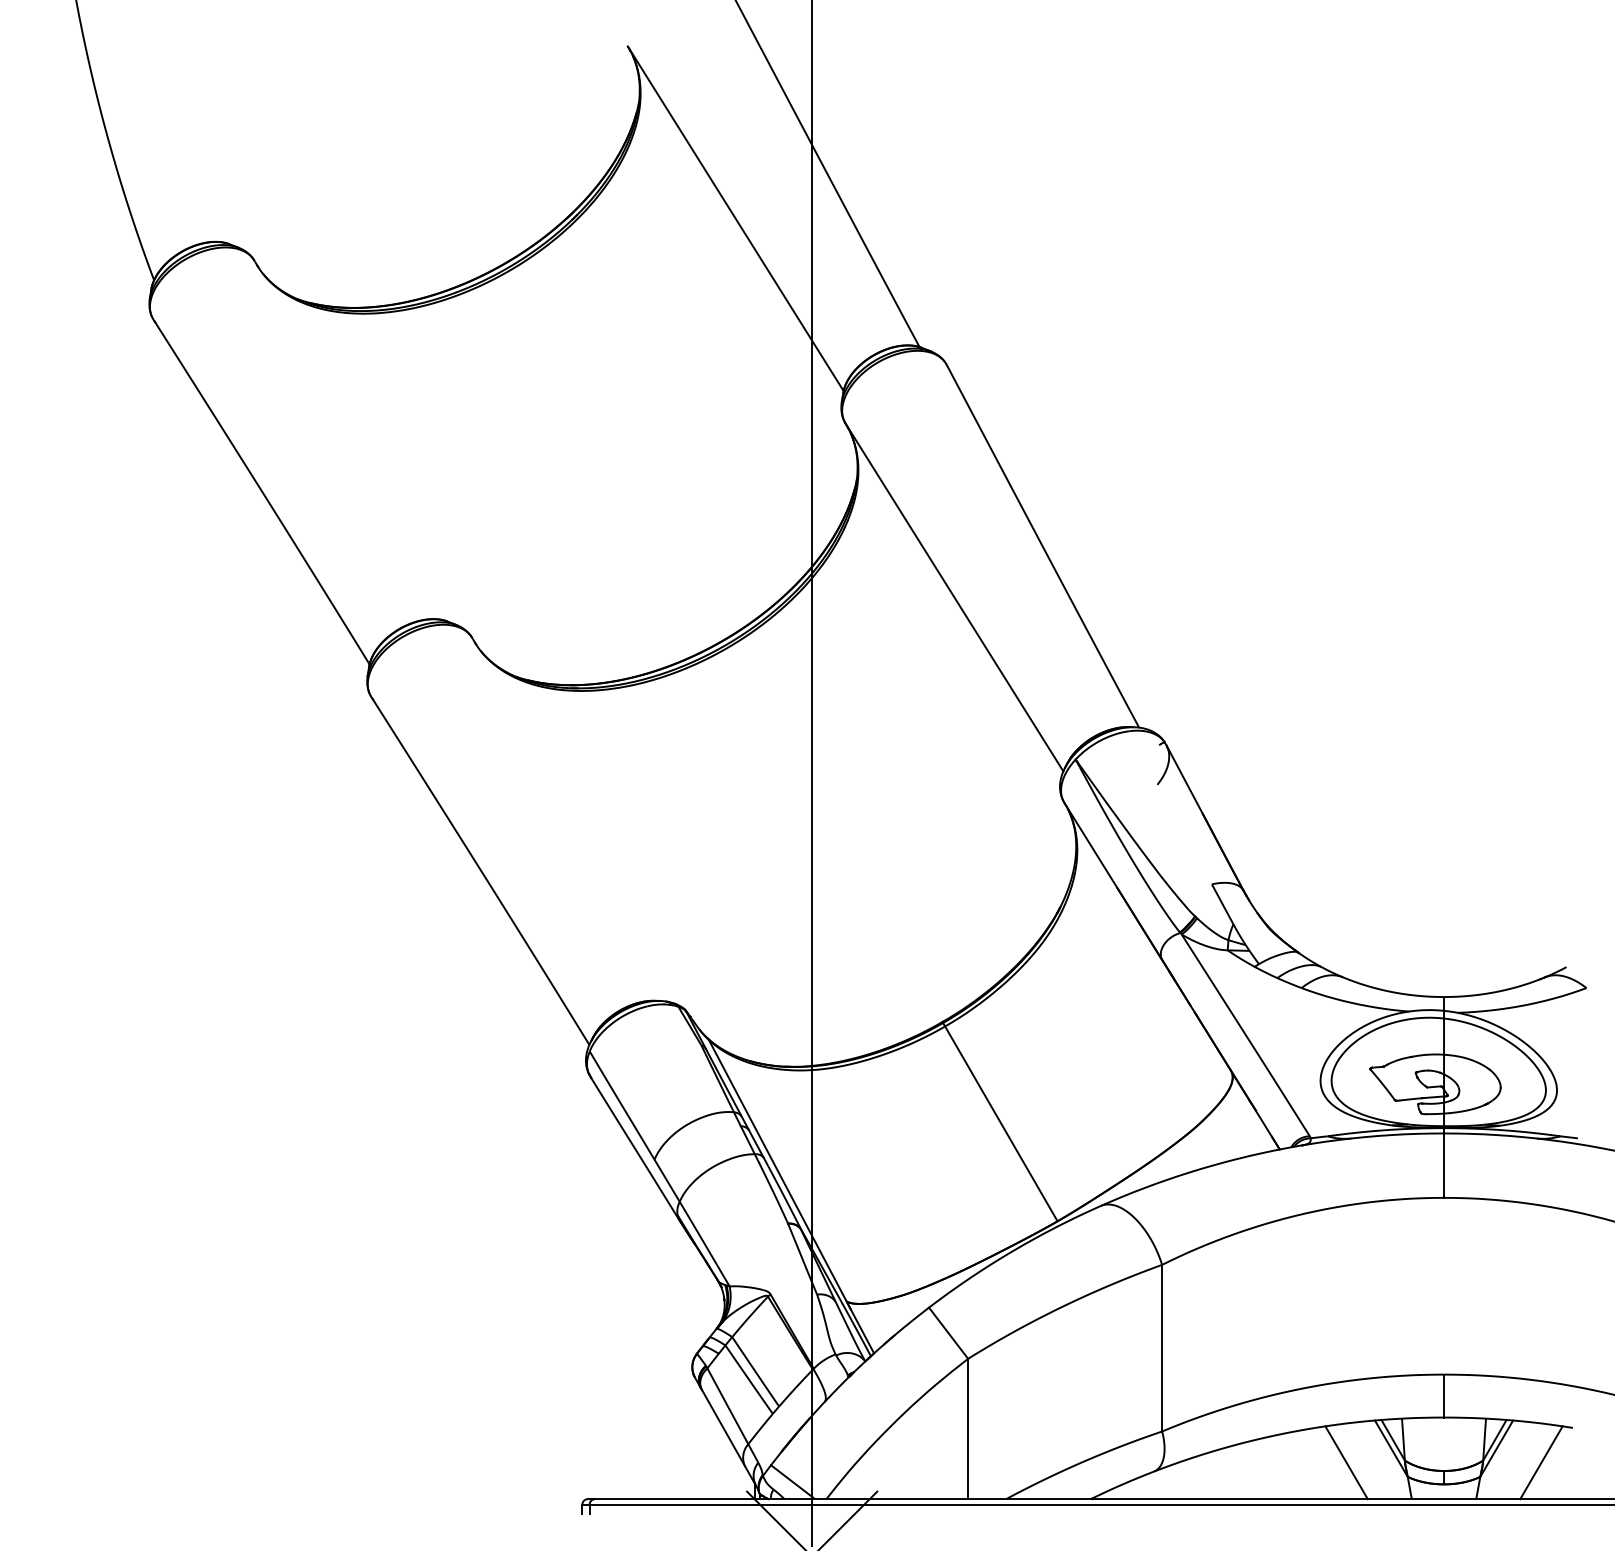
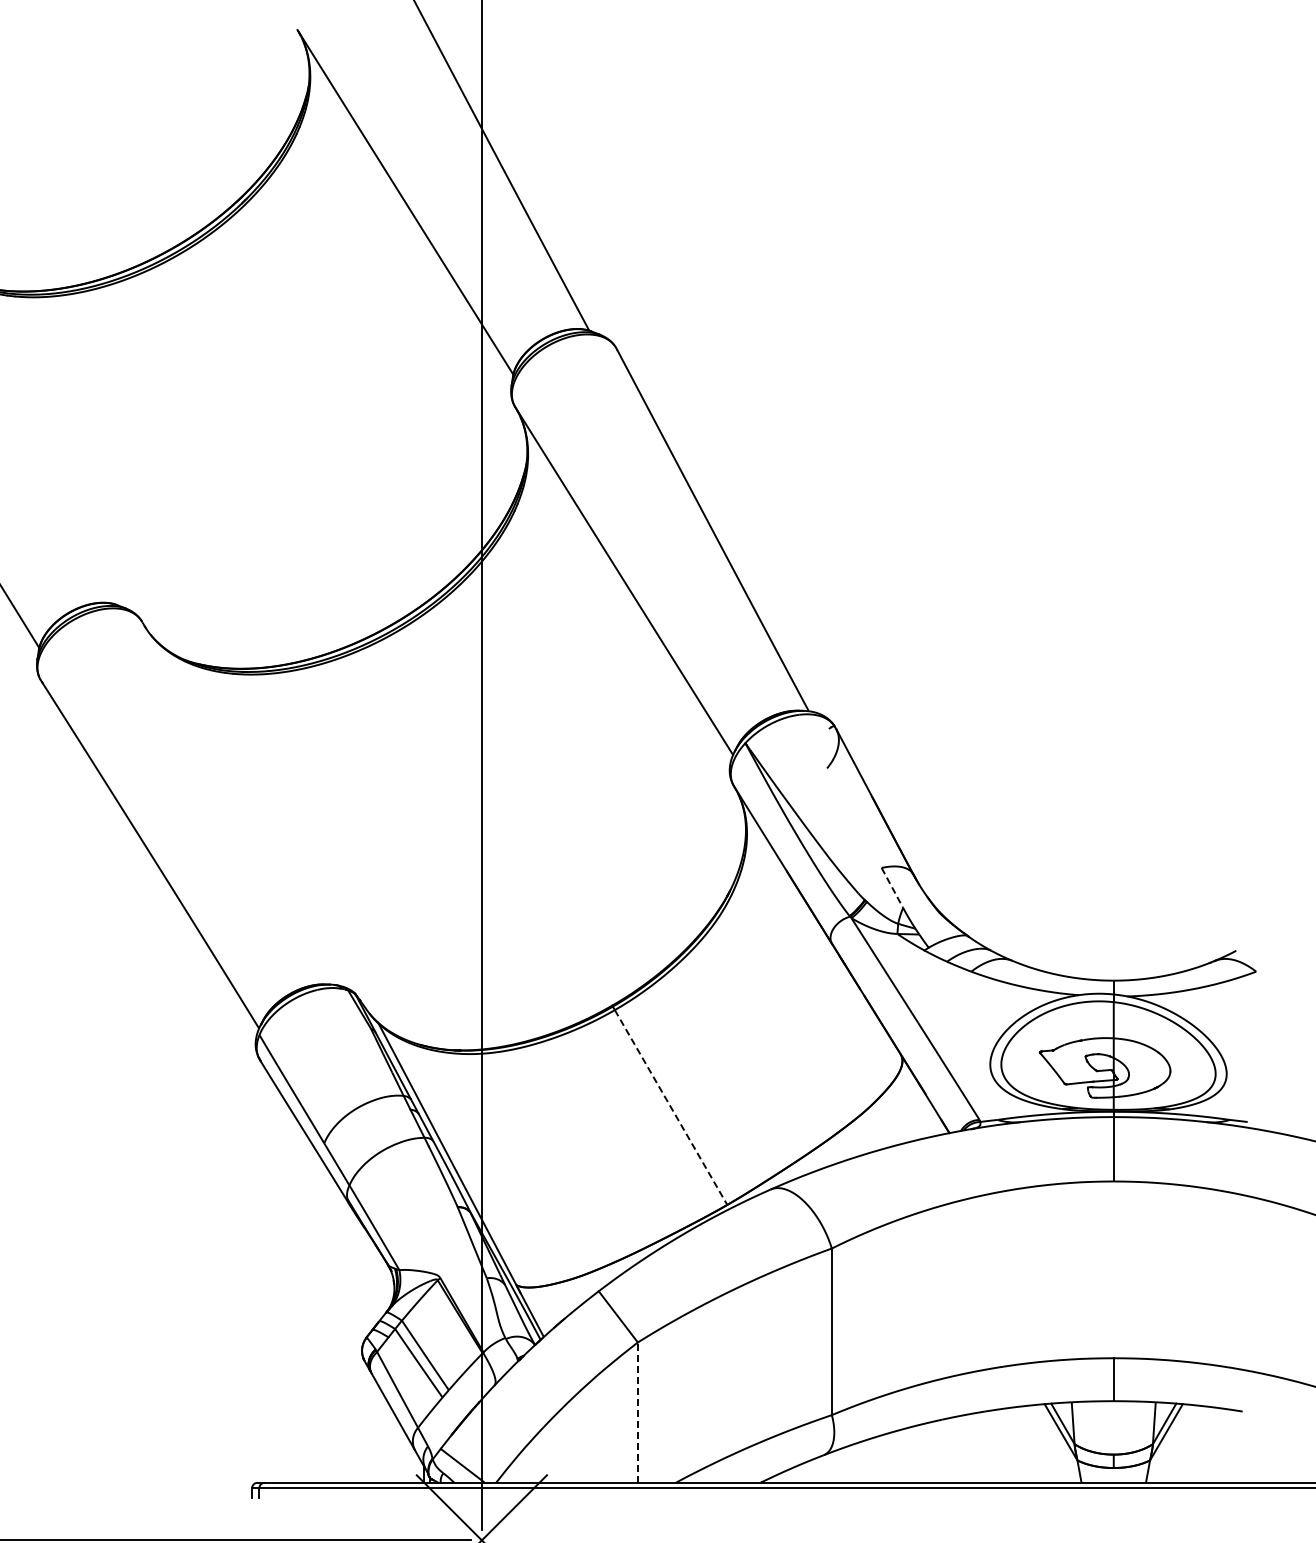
line: (1222, 904) -> (892, 888), solid -> dashed
line: (1001, 1124) -> (671, 1108), solid -> dashed
line: (968, 1428) -> (638, 1412), solid -> dashed
line: (1346, 1462) -> (1016, 1446), removed
line: (1541, 1462) -> (1211, 1446), removed

